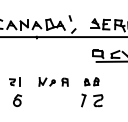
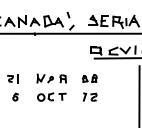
part: (17, 99) -> (15, 96), size x0.62
part: (53, 99) -> (51, 96), added
part: (91, 99) -> (89, 96), size x0.62

